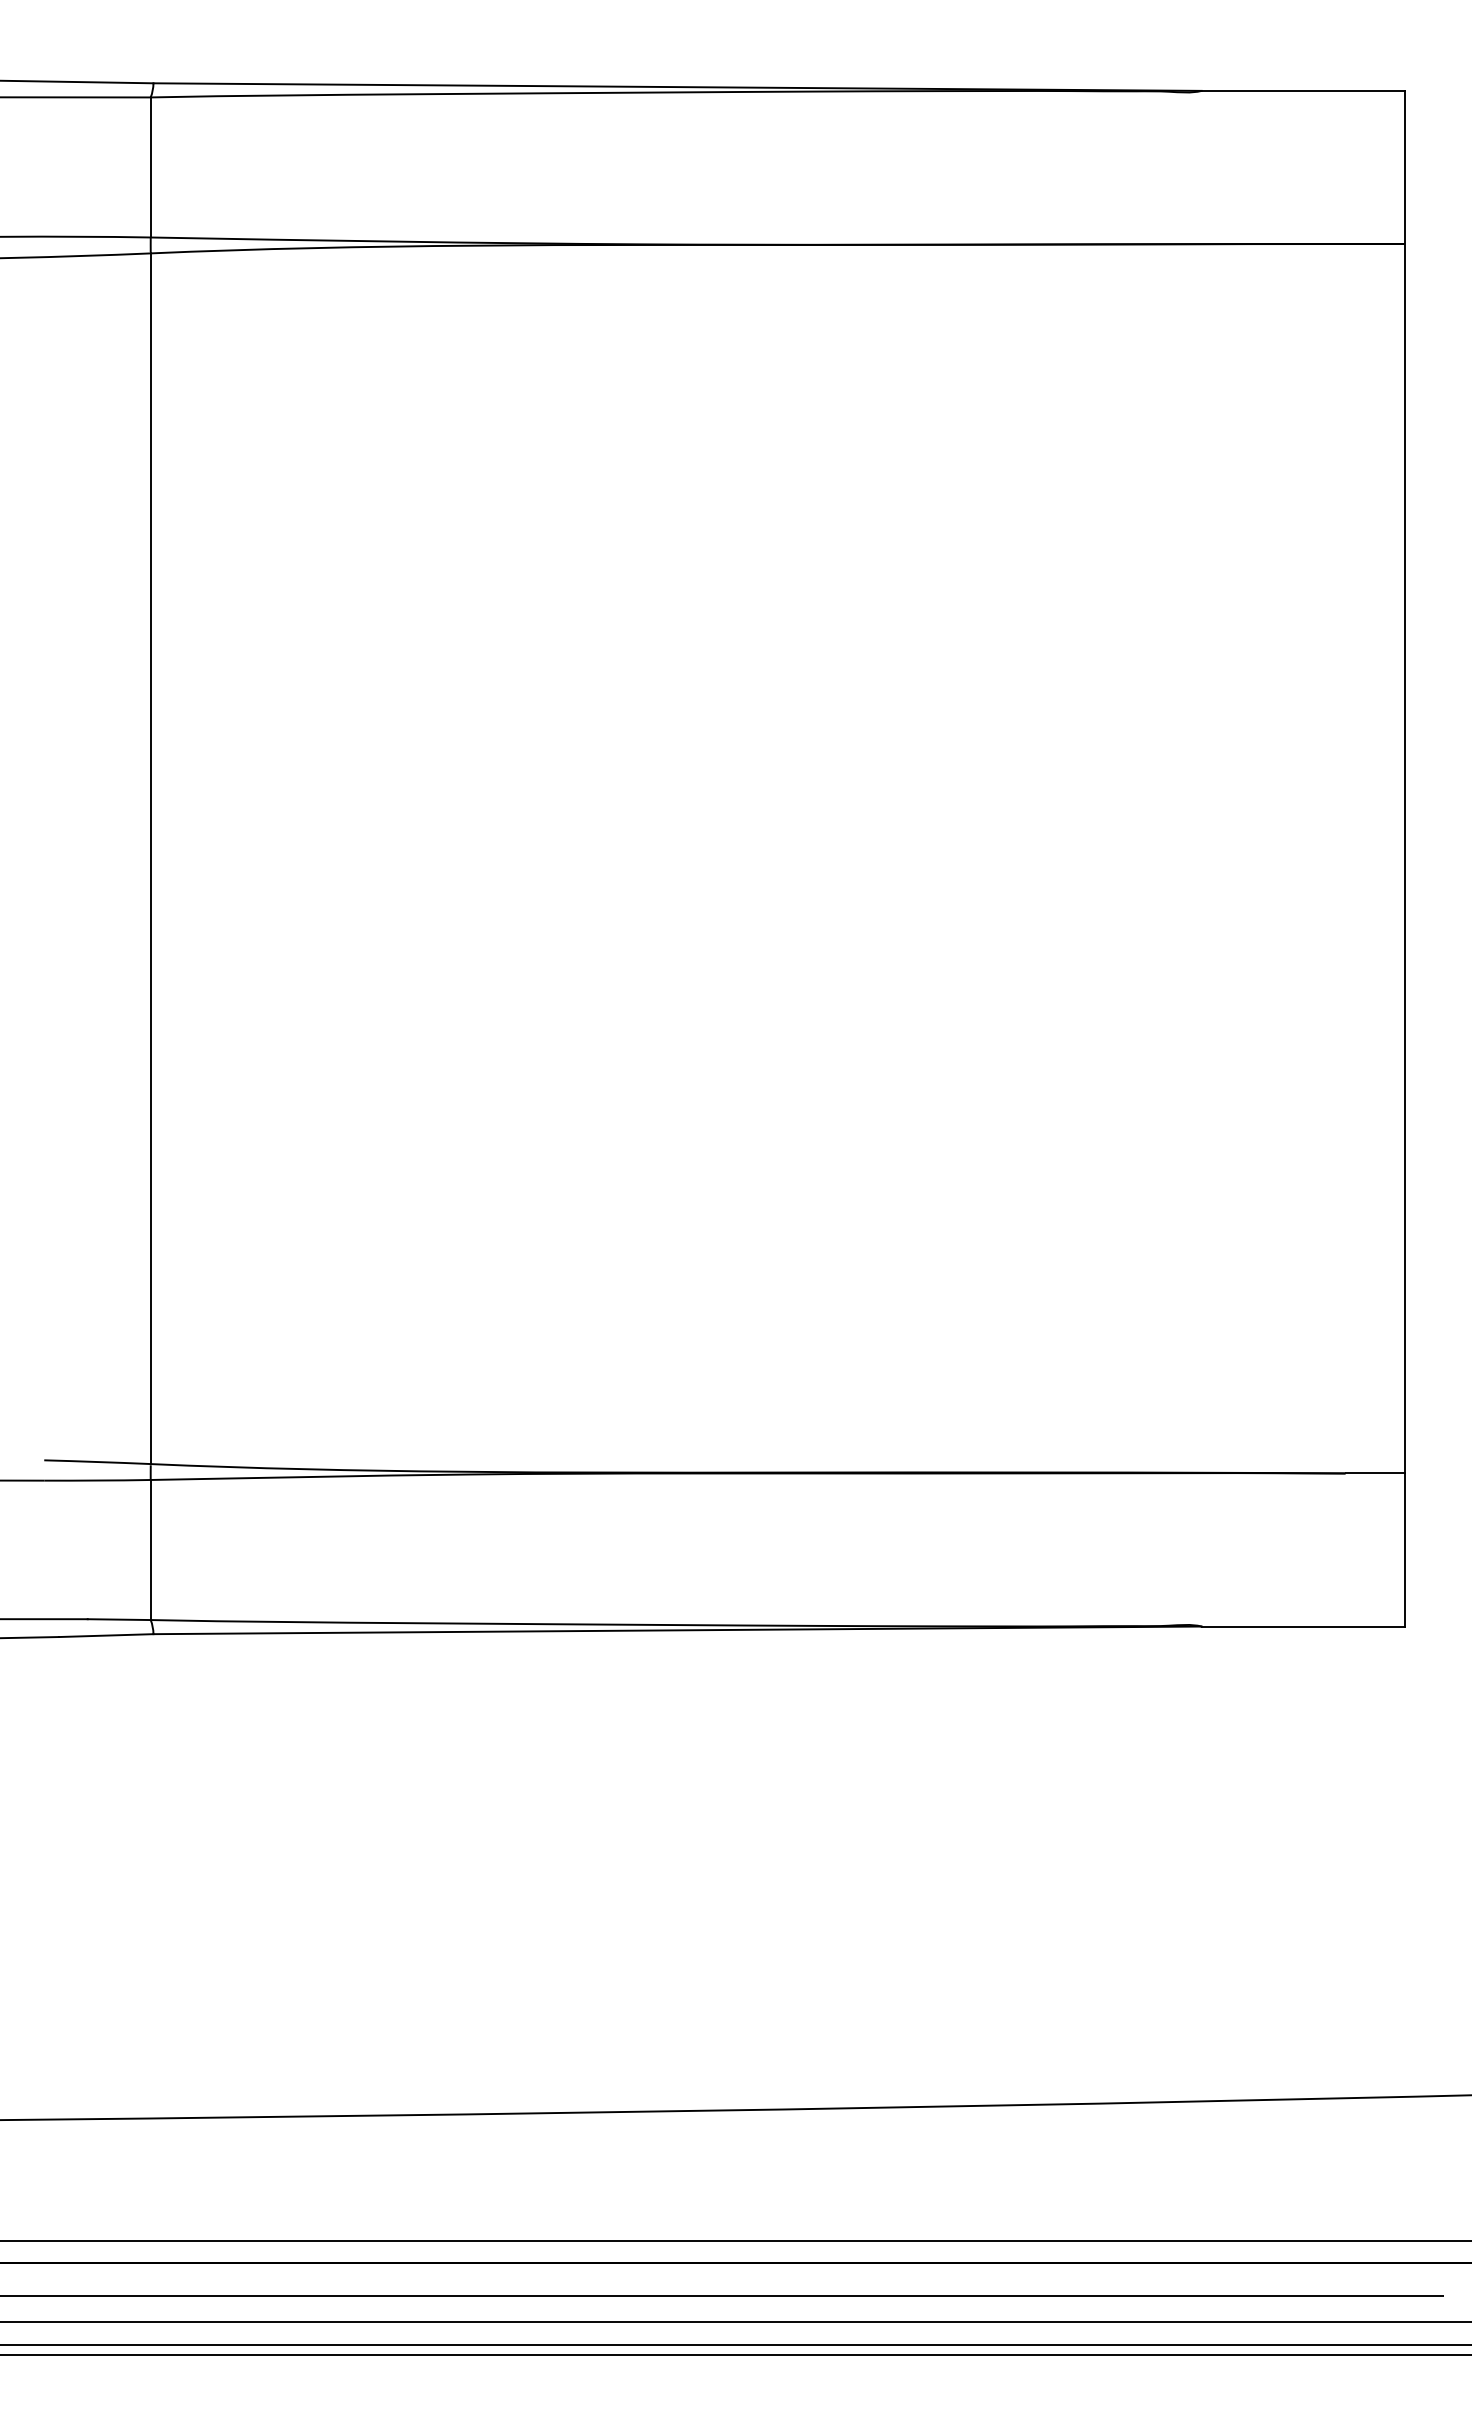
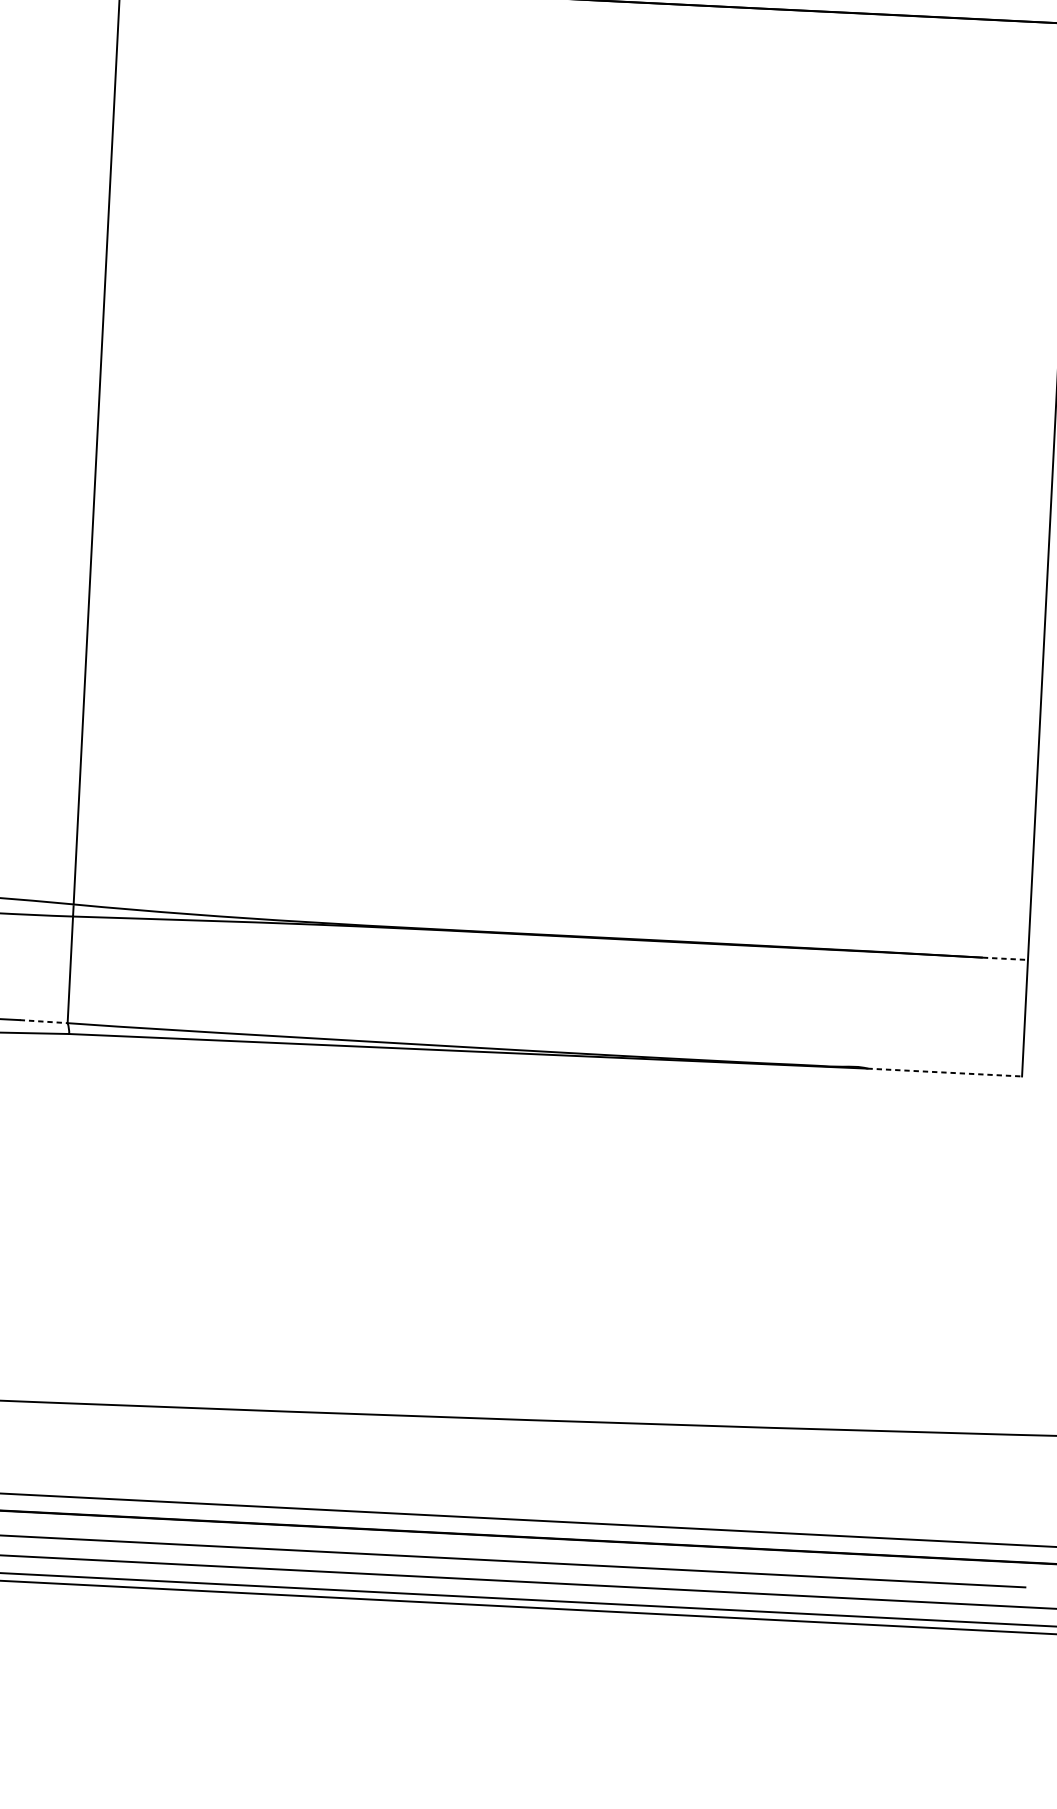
line: (1375, 1473) -> (1005, 958), solid -> dashed
line: (119, 1619) -> (43, 1021), solid -> dashed
line: (1303, 1626) -> (944, 1072), solid -> dashed

